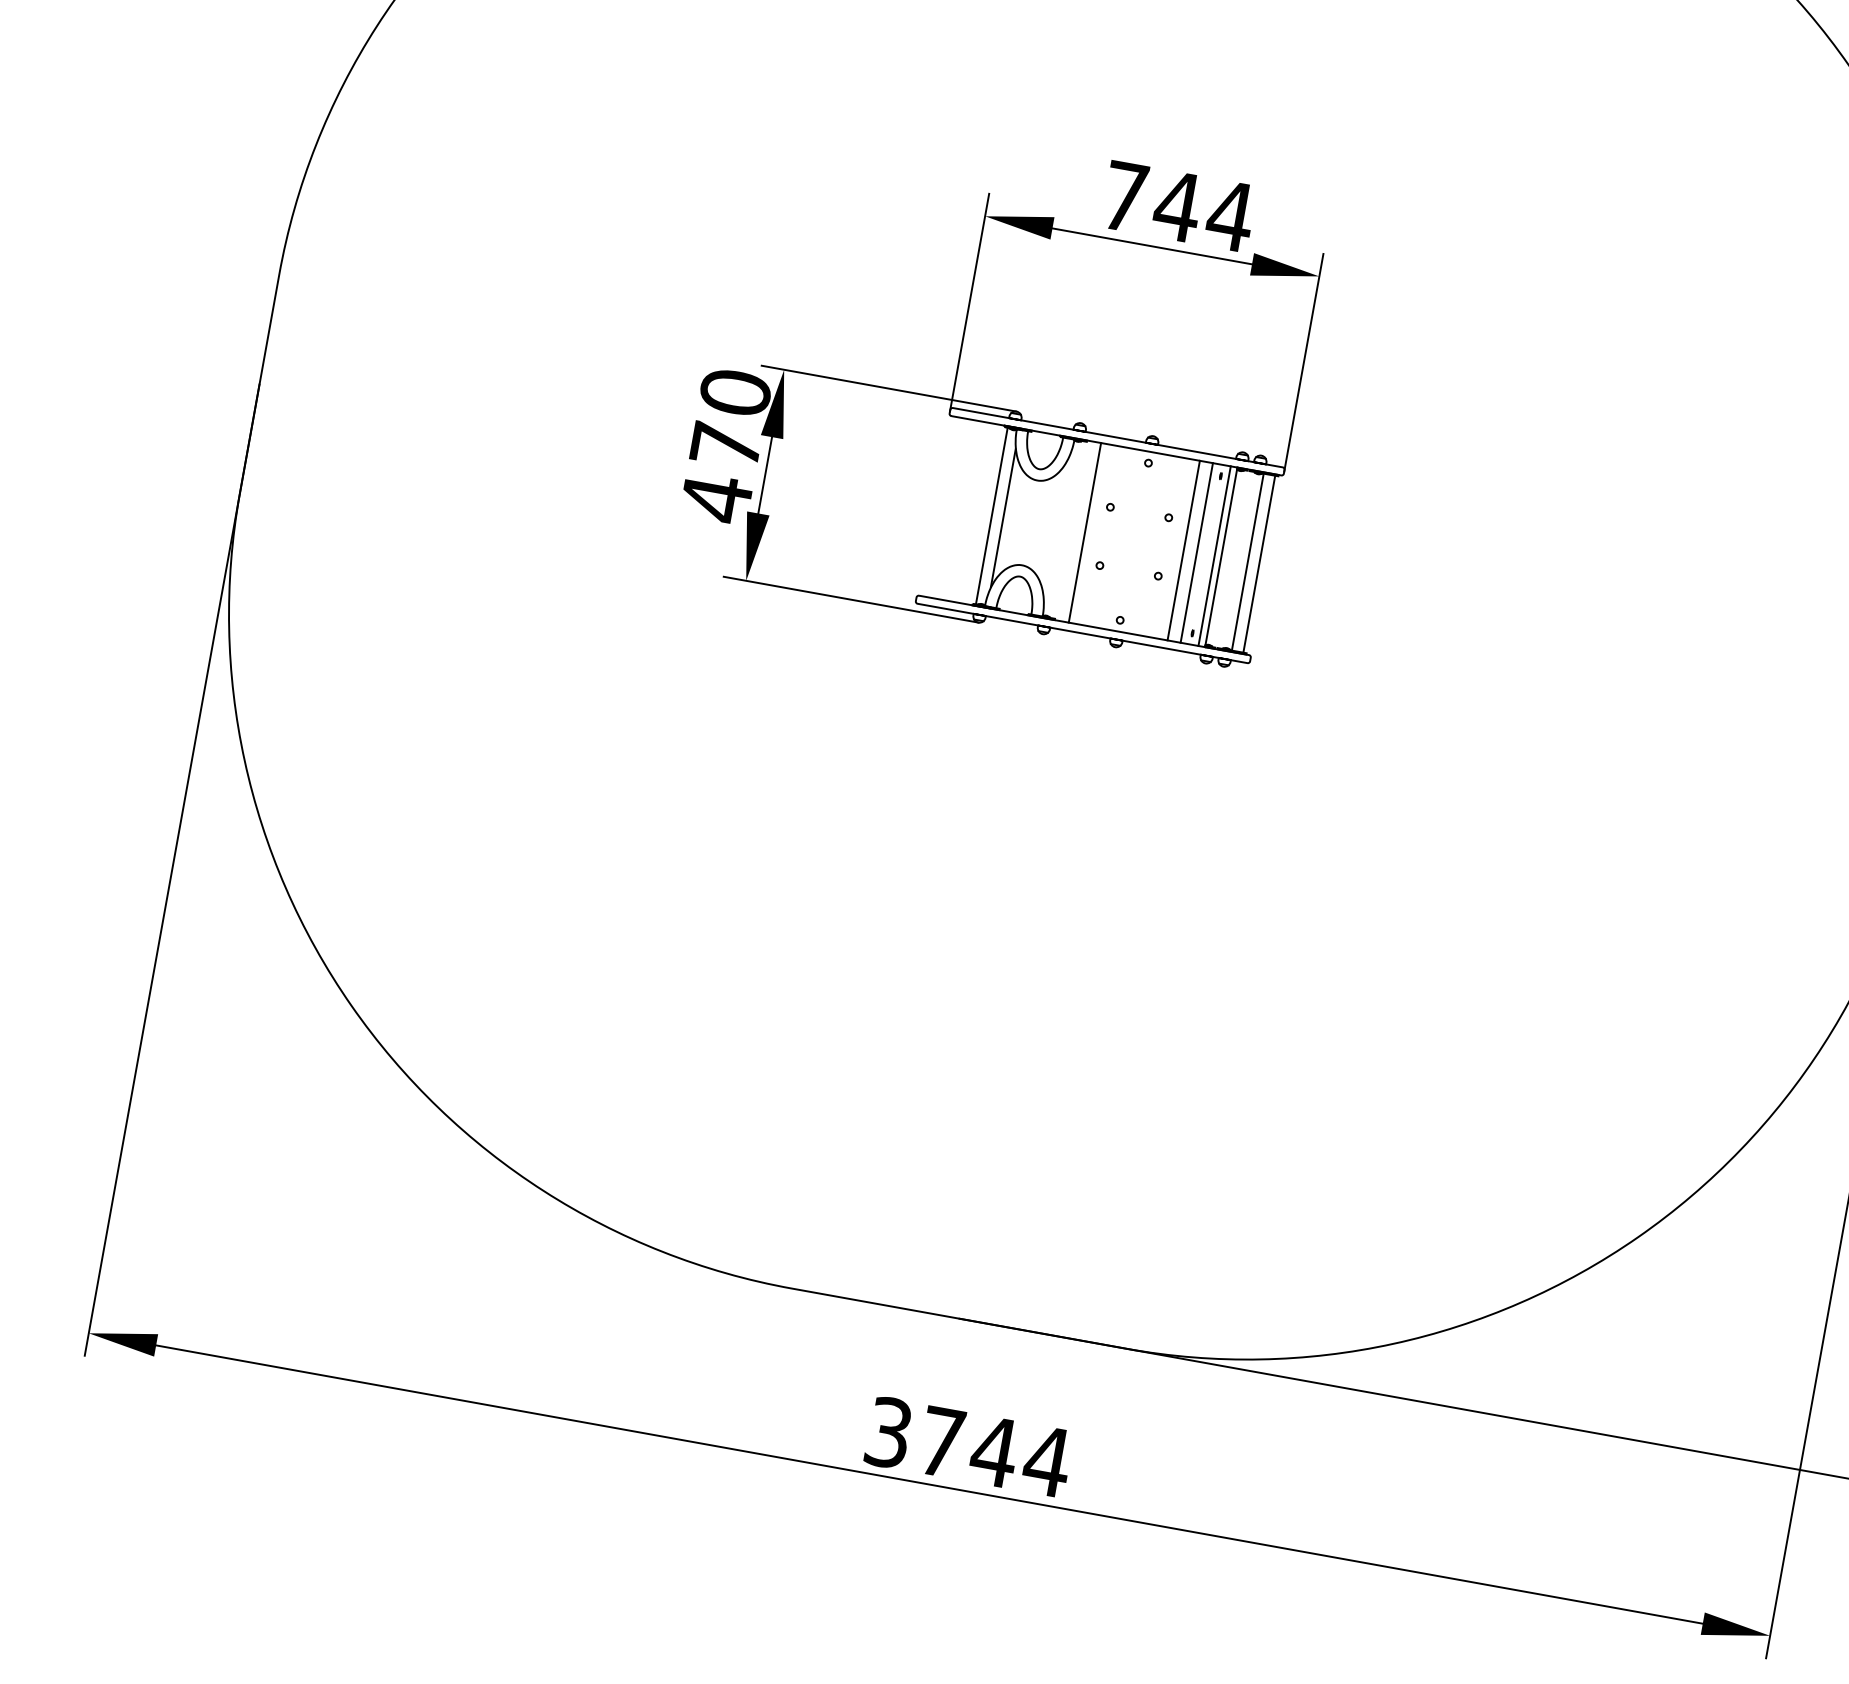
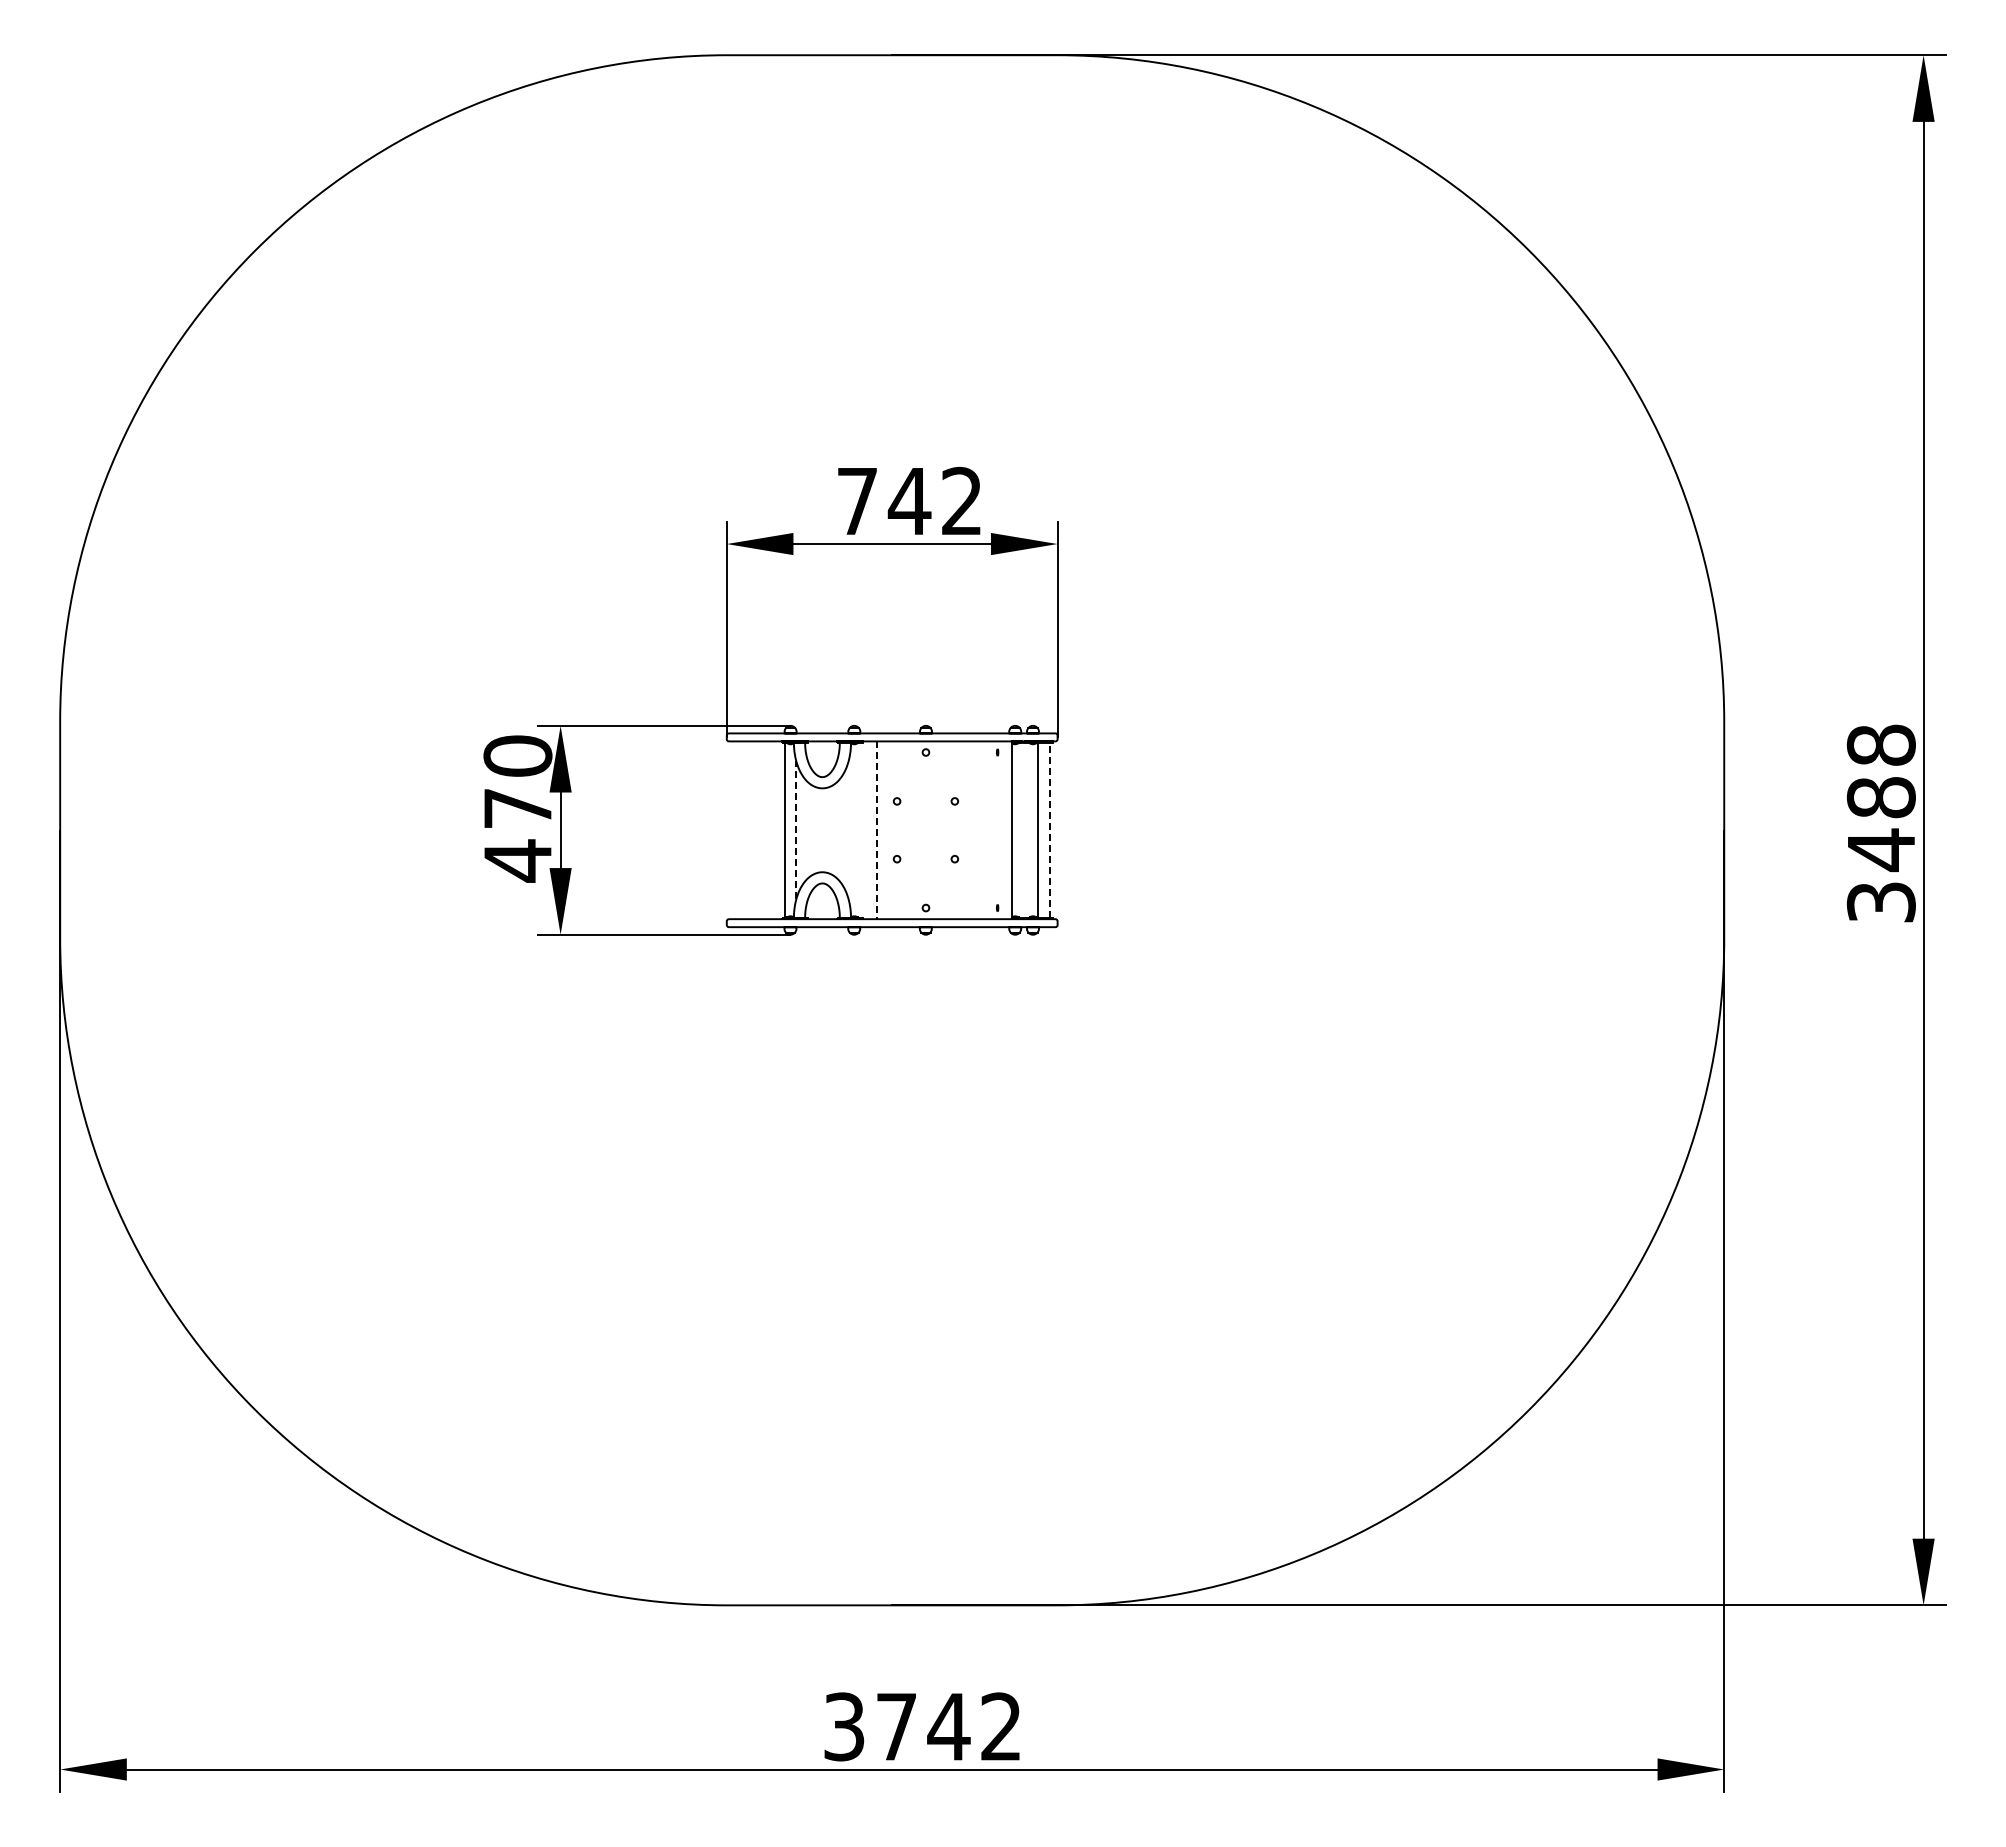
text: (1230, 214) -> (961, 500), 744 -> 742
line: (1003, 517) -> (796, 829), solid -> dashed
line: (1085, 533) -> (877, 830), solid -> dashed
line: (1183, 550) -> (974, 830), removed
line: (1196, 553) -> (987, 830), removed
line: (1214, 556) -> (1005, 830), removed
line: (1259, 564) -> (1049, 830), solid -> dashed
text: (1047, 1460) -> (1001, 1726), 3744 -> 3742

